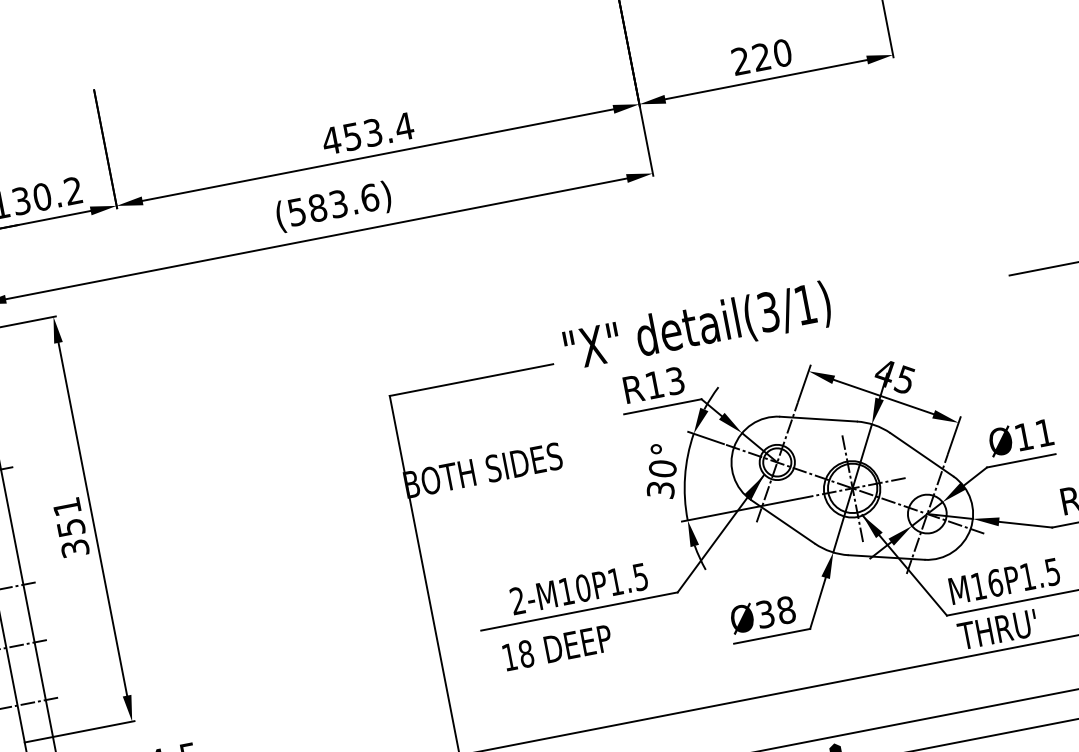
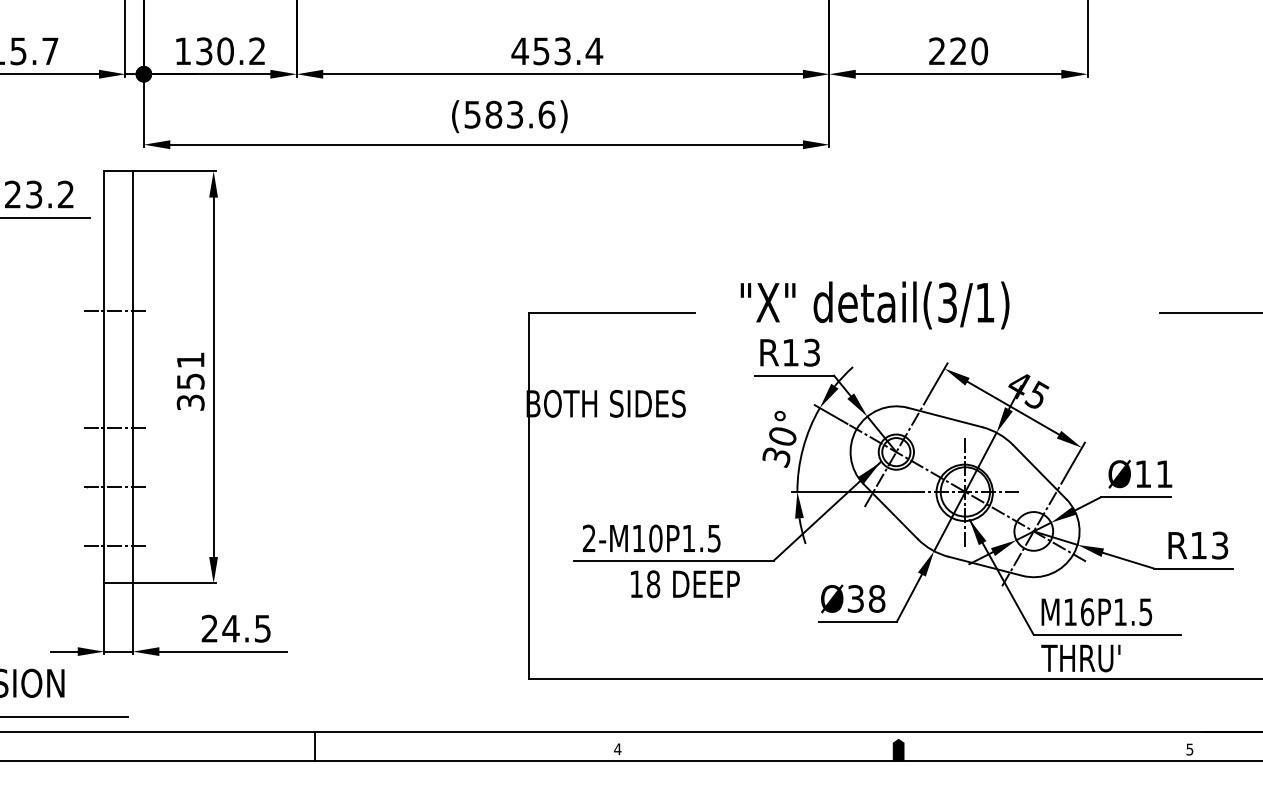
text: (697, 328) -> (874, 305), moved
text: (578, 588) -> (651, 538), moved
text: (557, 648) -> (685, 584), moved

